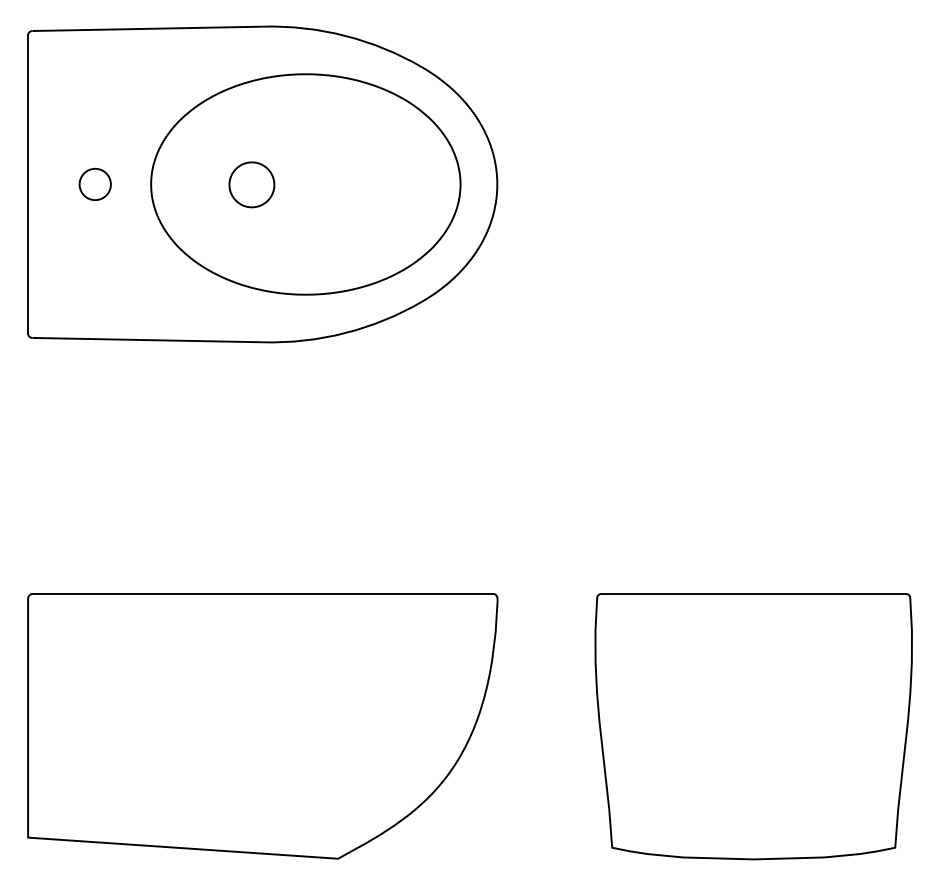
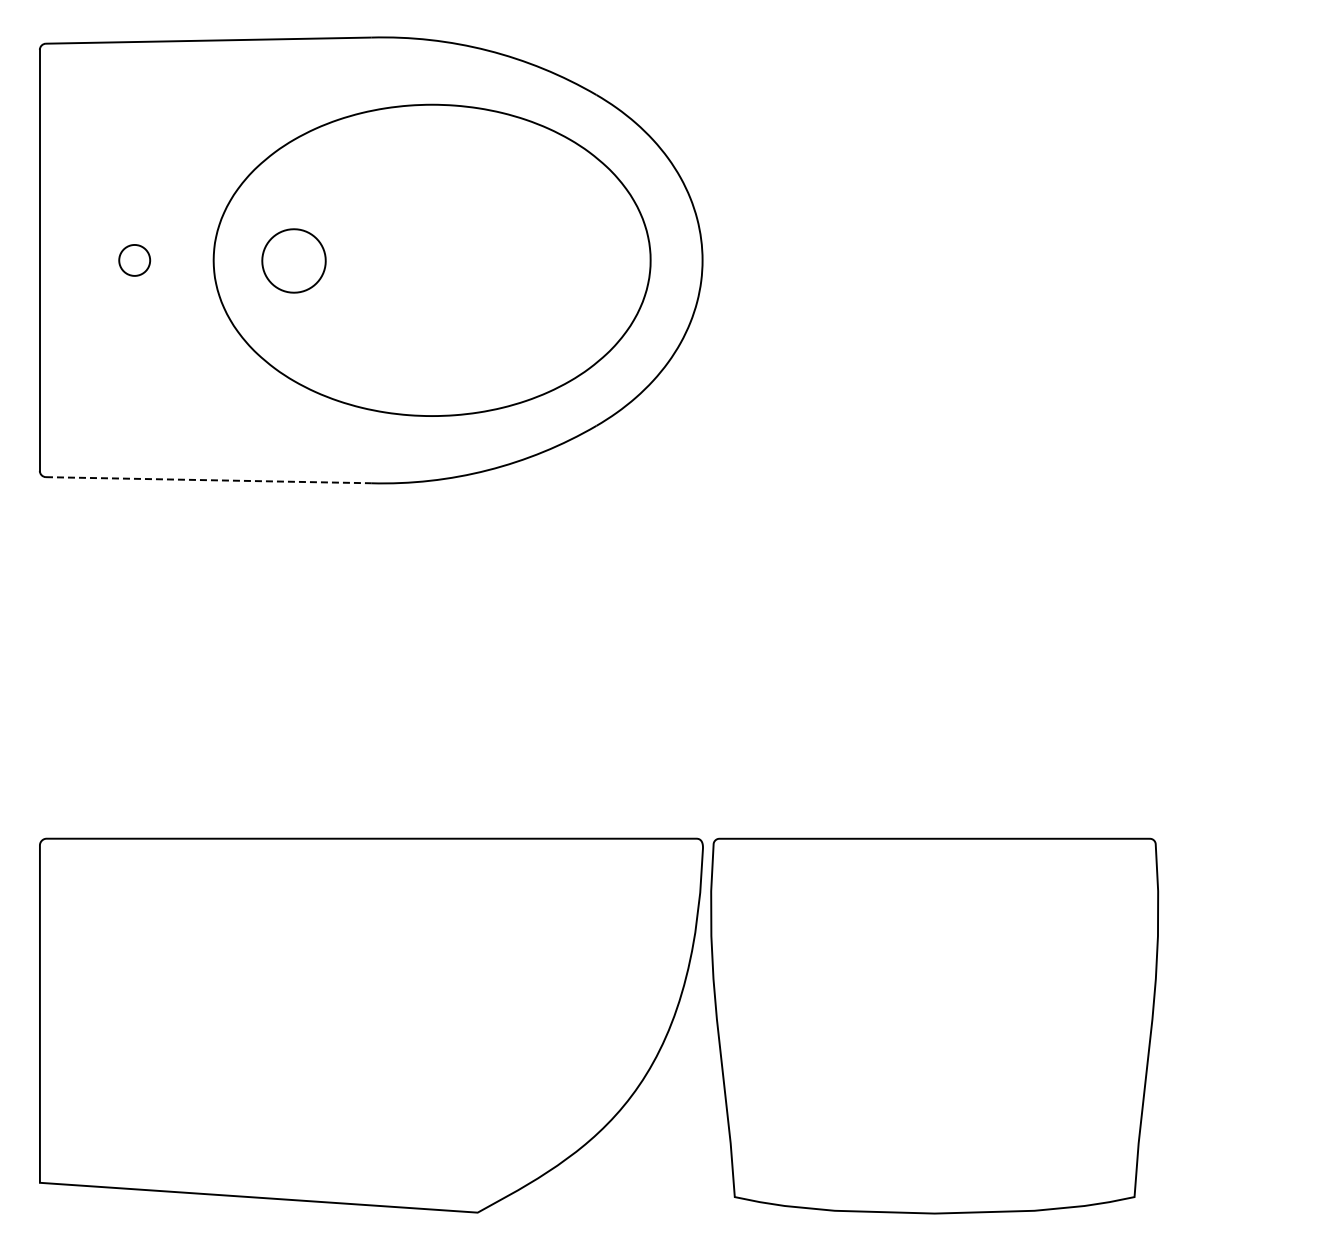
part: (95, 184) -> (134, 260), size x0.7
part: (251, 184) -> (293, 260), moved
line: (147, 340) -> (208, 480), solid -> dashed
part: (753, 726) -> (934, 1025), moved

